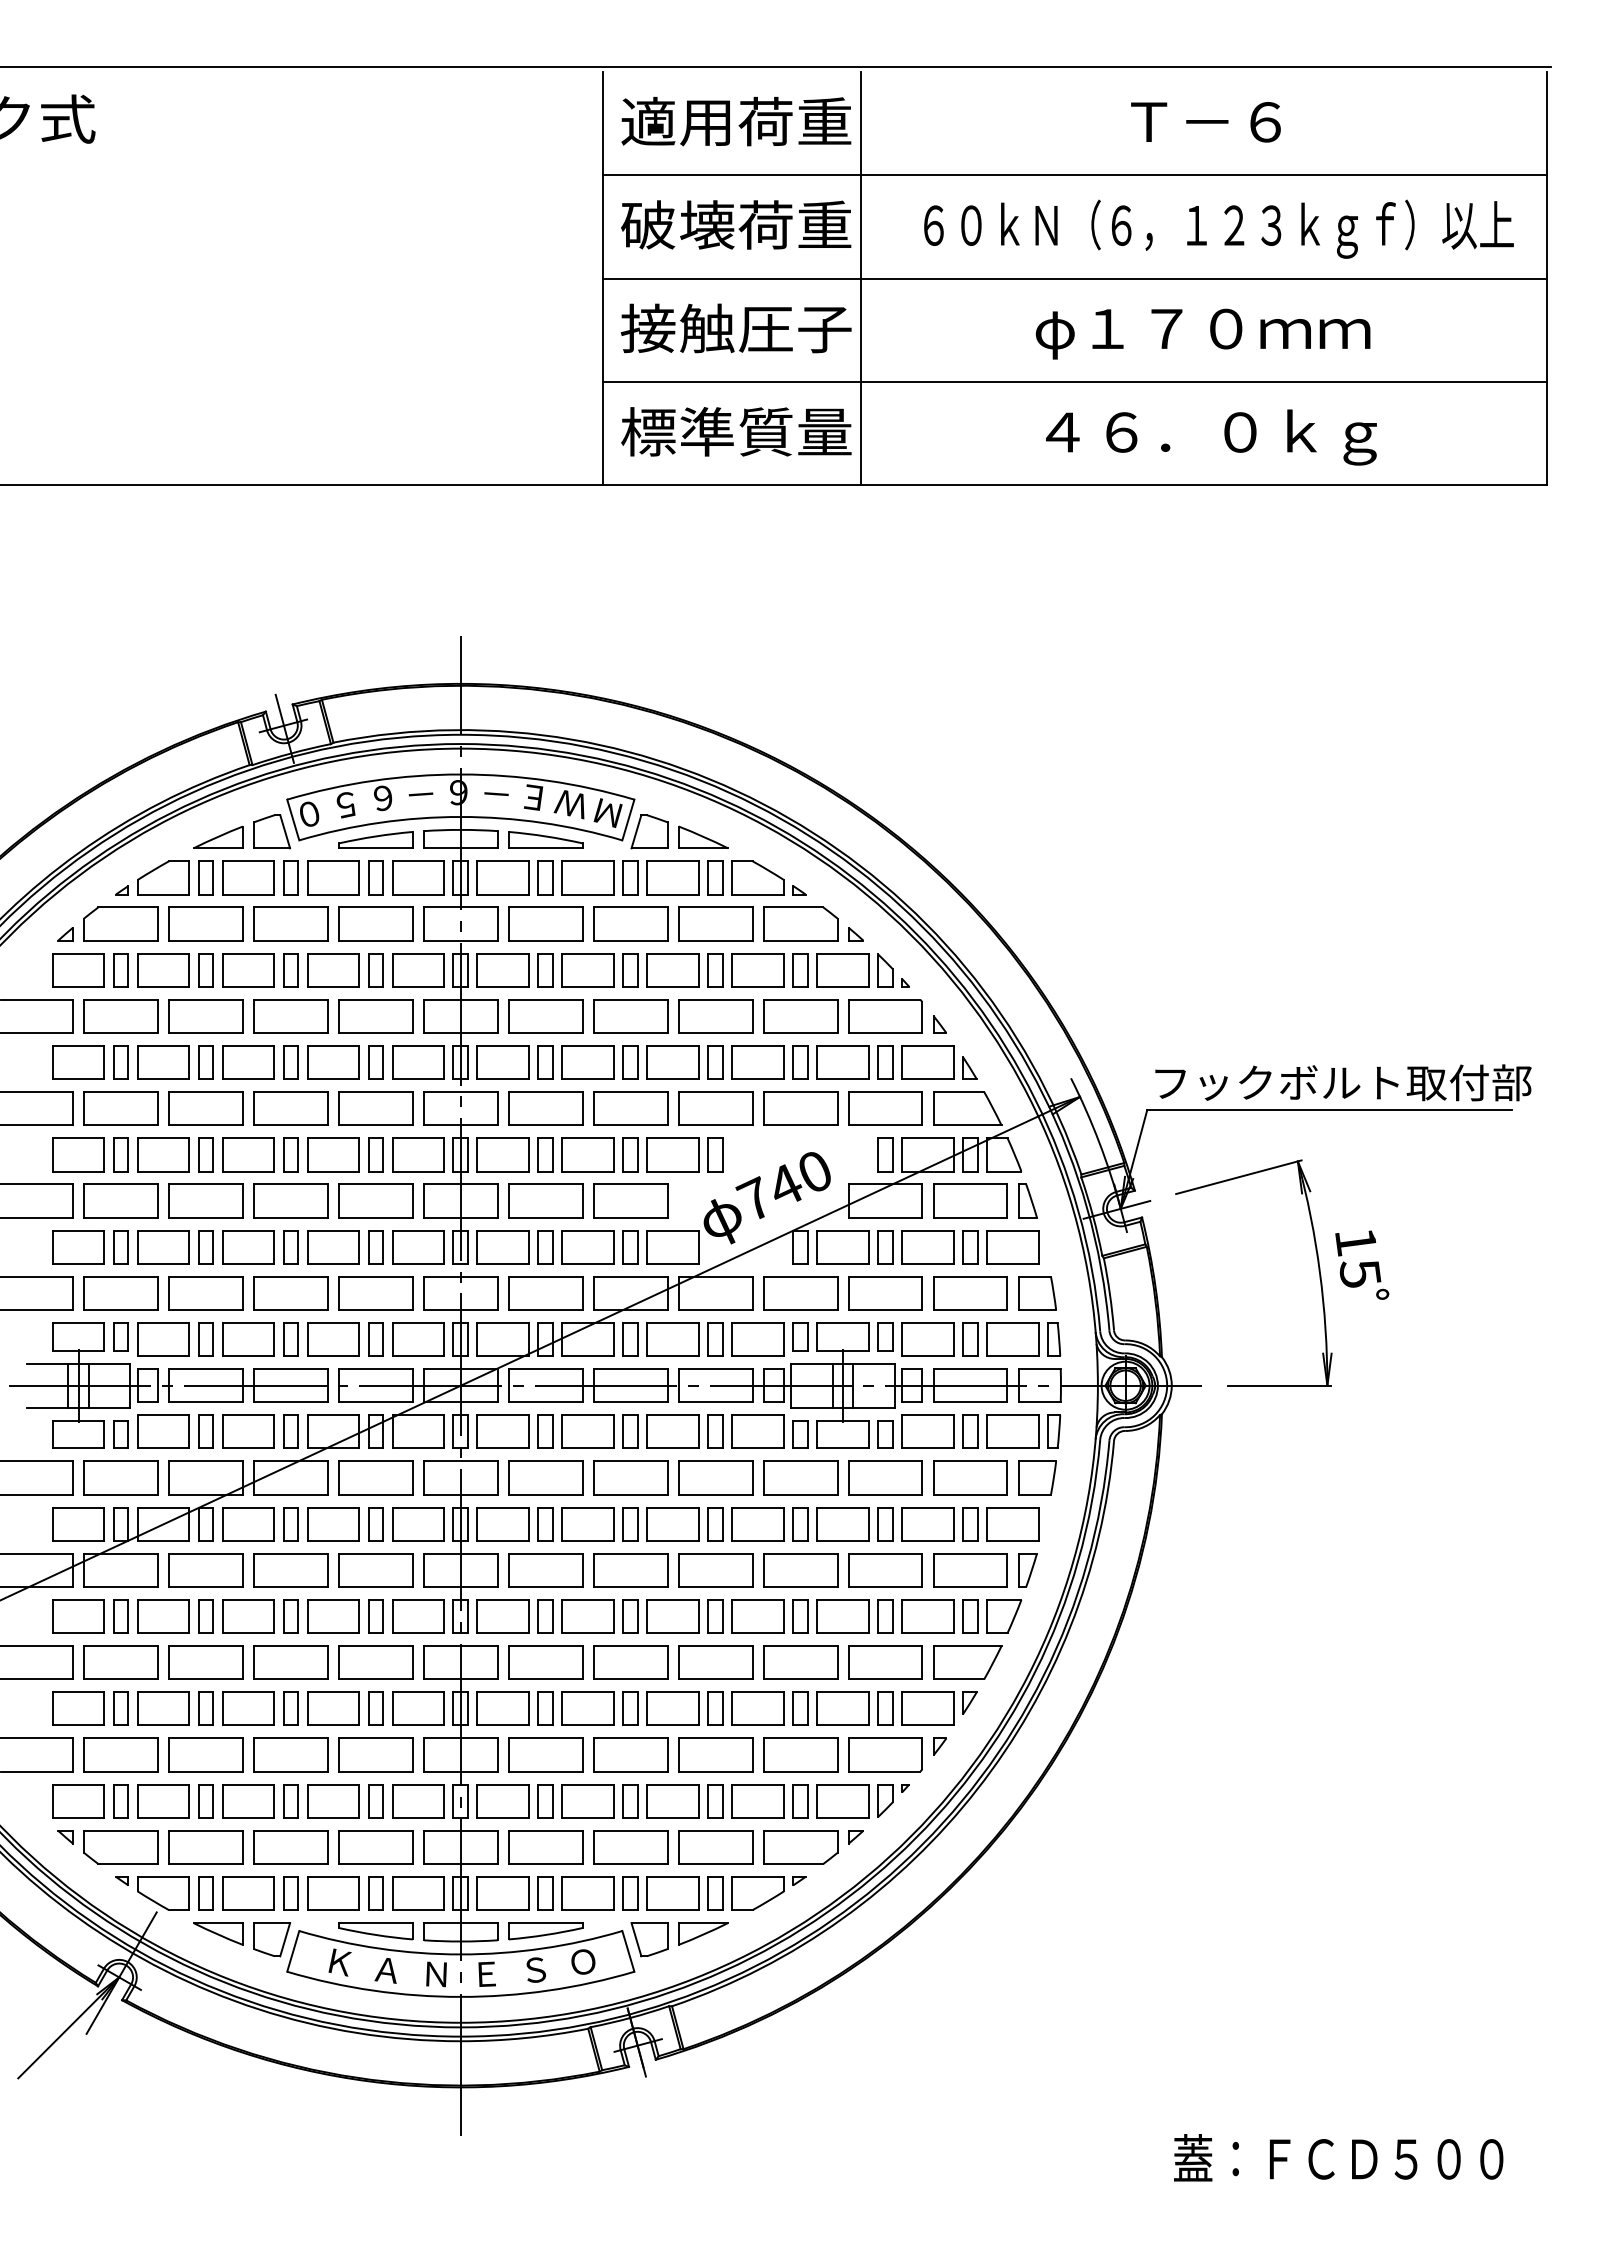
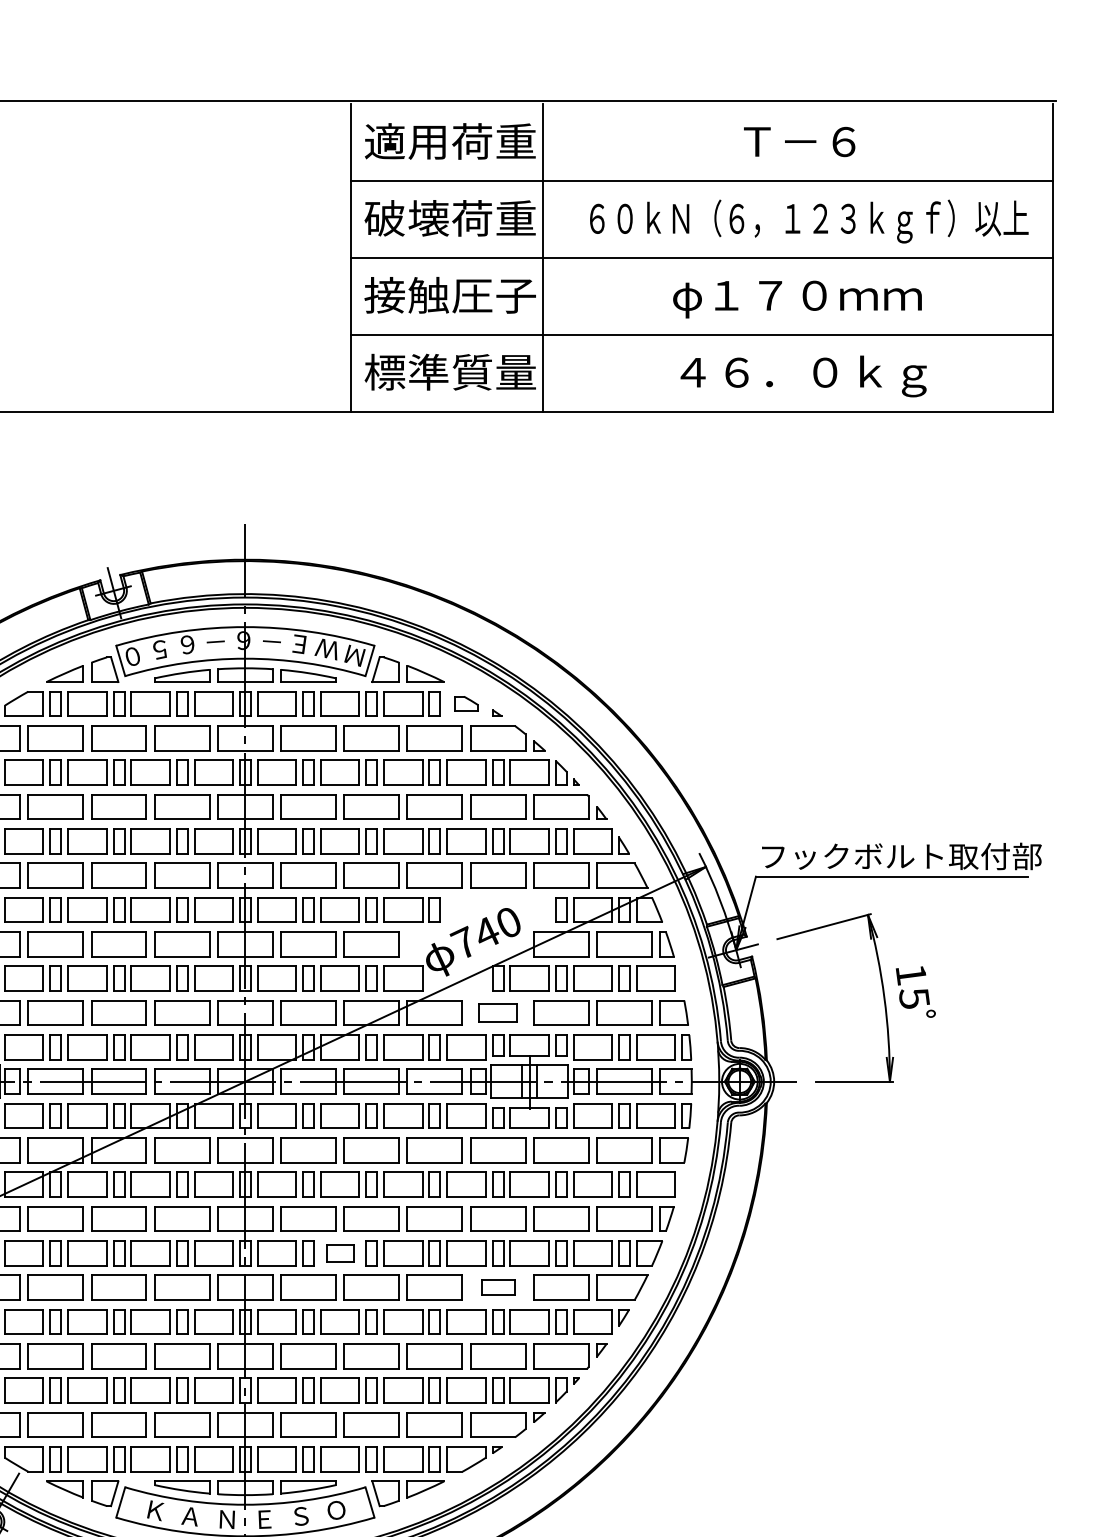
part: (757, 877) -> (466, 703), size x0.6
part: (800, 1293) -> (498, 1013), size x0.7
part: (587, 1616) -> (339, 1253), size x0.7
part: (800, 1662) -> (498, 1287), size x0.6

